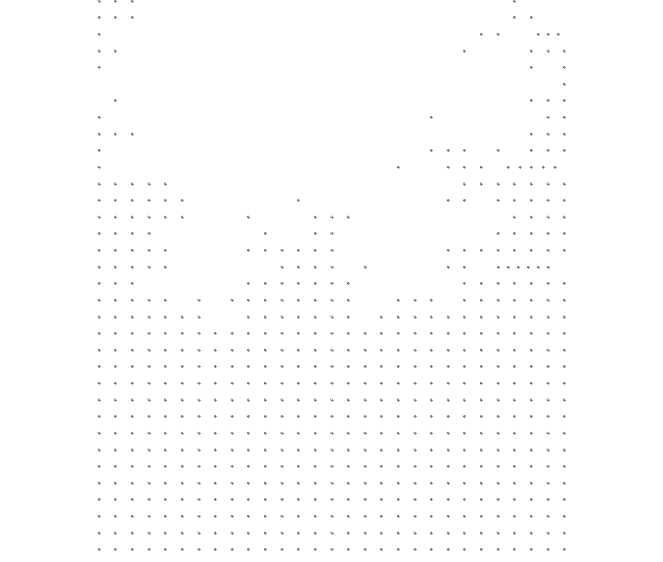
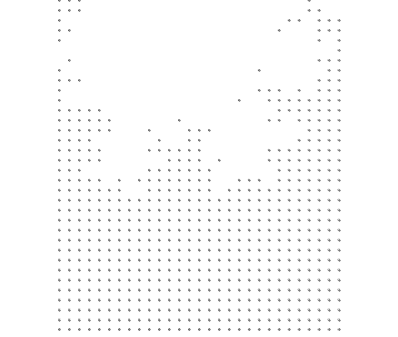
part: (547, 34) -> (328, 20), size x1.67
part: (532, 167) -> (319, 100), size x1.43
part: (523, 267) -> (314, 160), size x1.67

